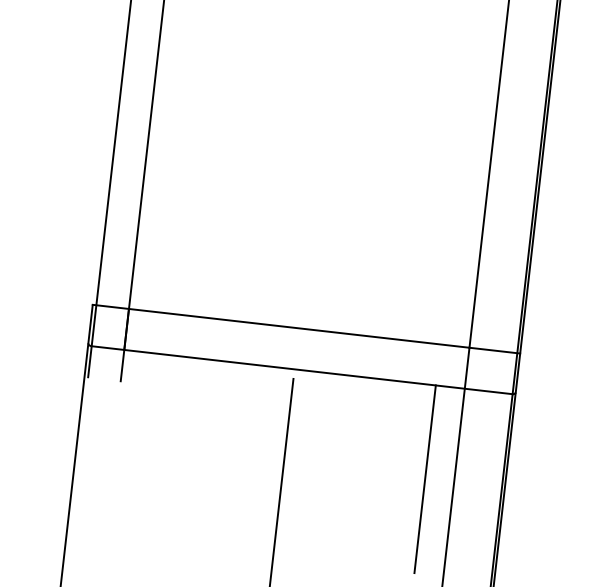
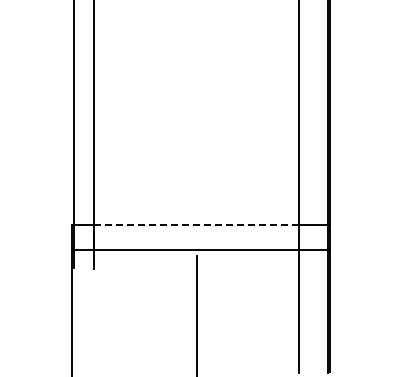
line: (299, 327) -> (196, 224), solid -> dashed
line: (424, 479) -> (281, 306), removed

